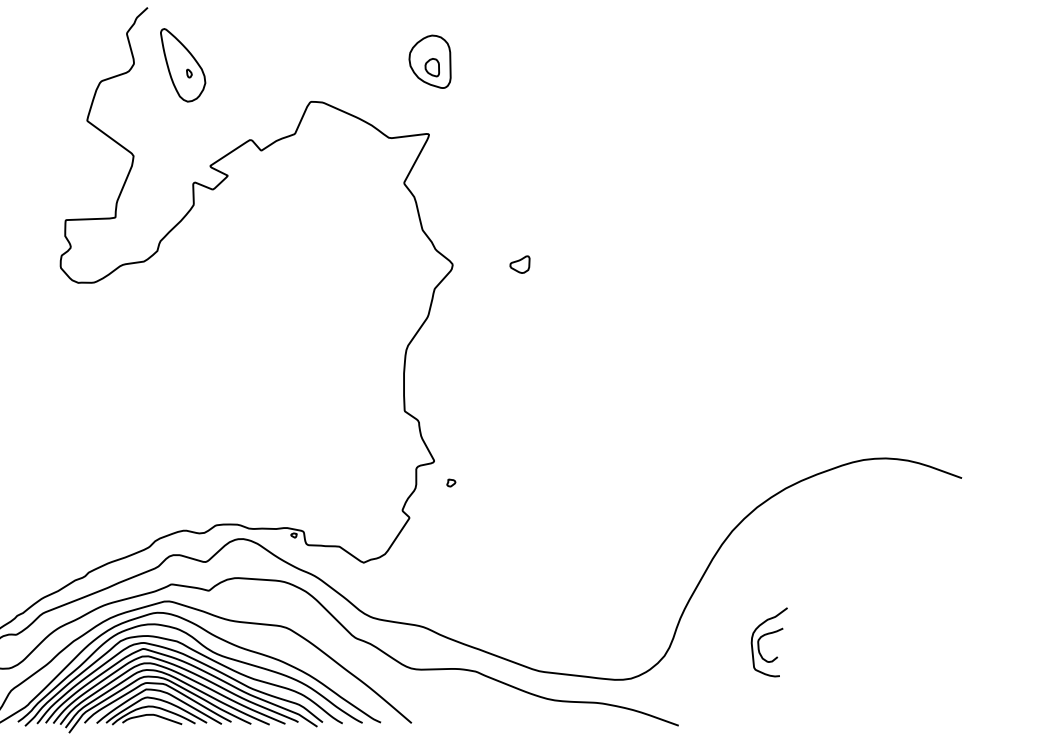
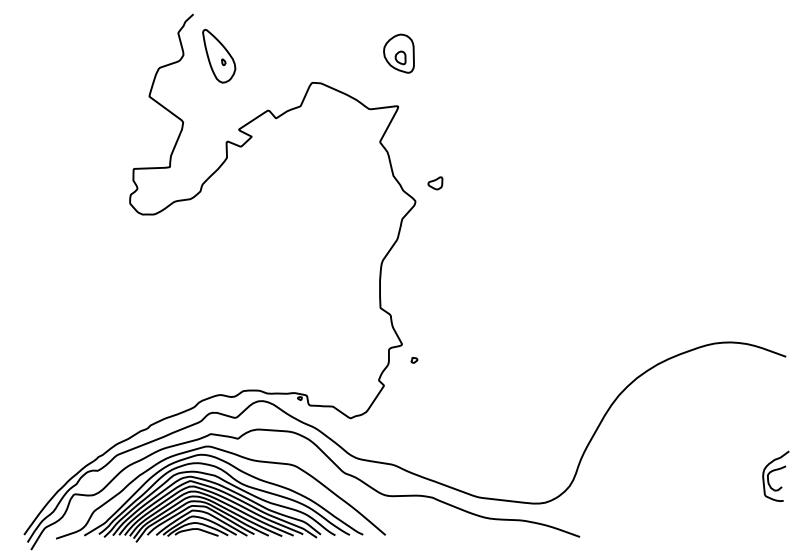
part: (520, 264) -> (435, 183), moved
part: (768, 641) -> (775, 475), moved

